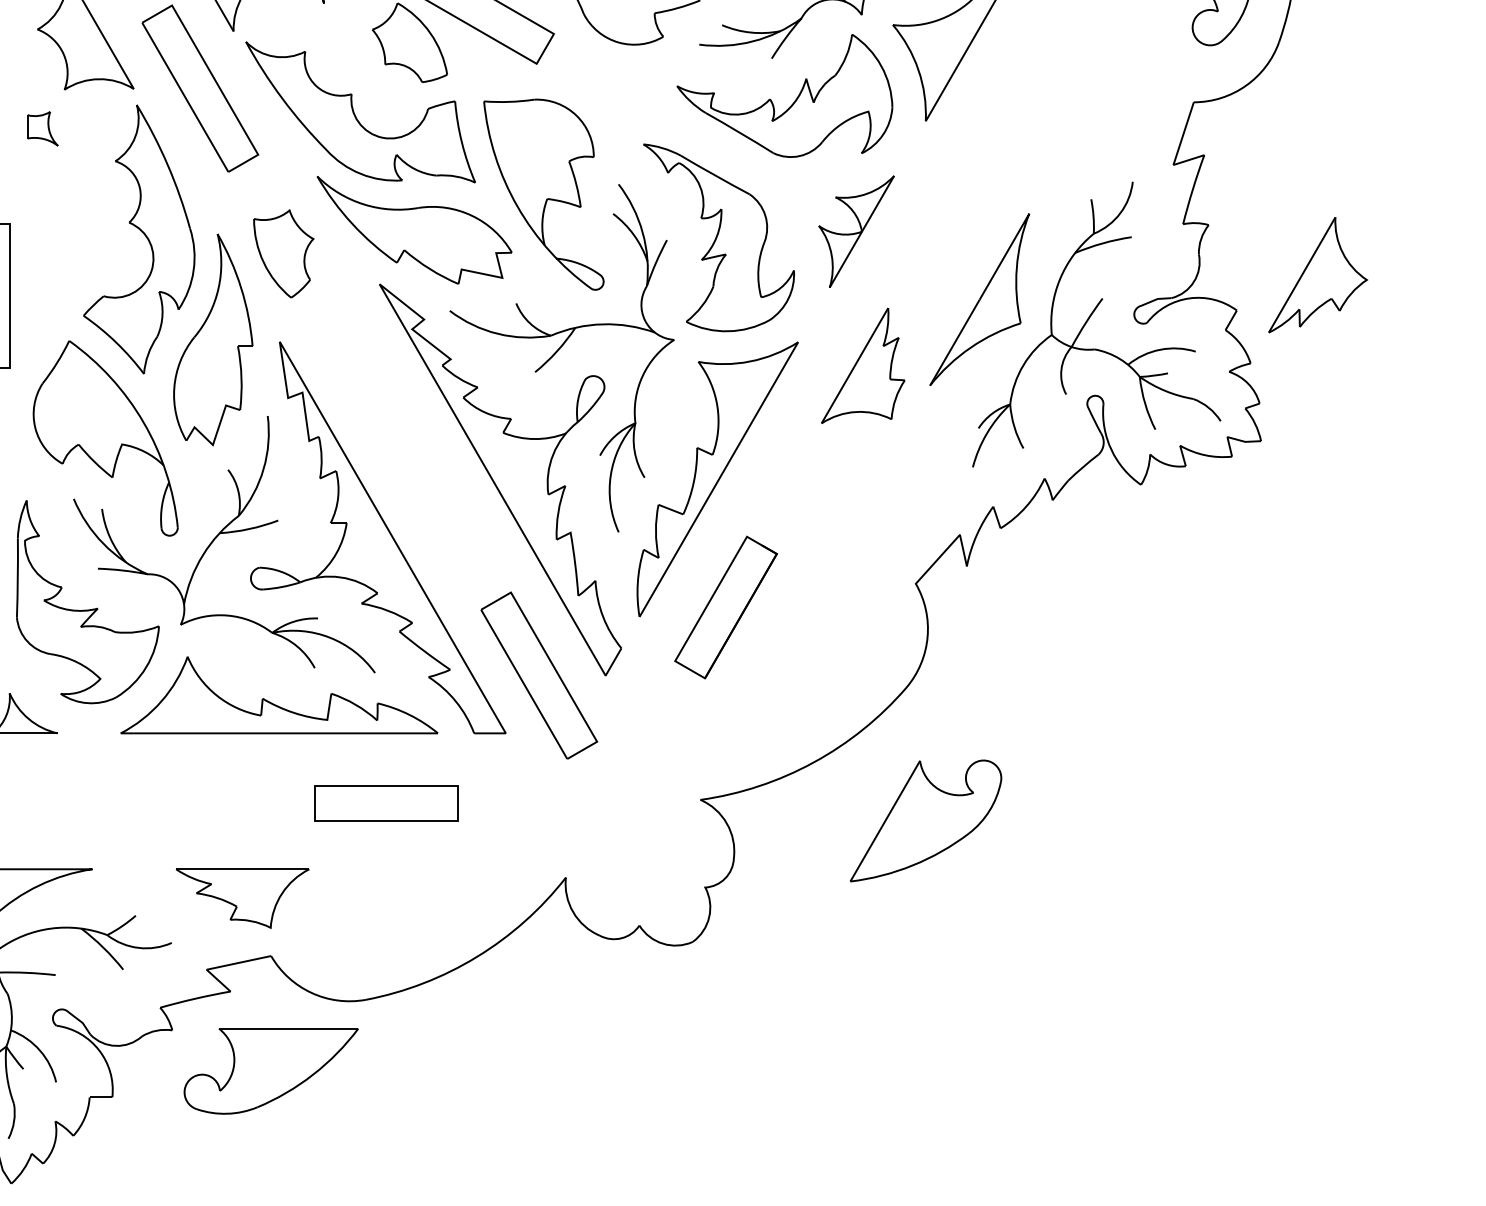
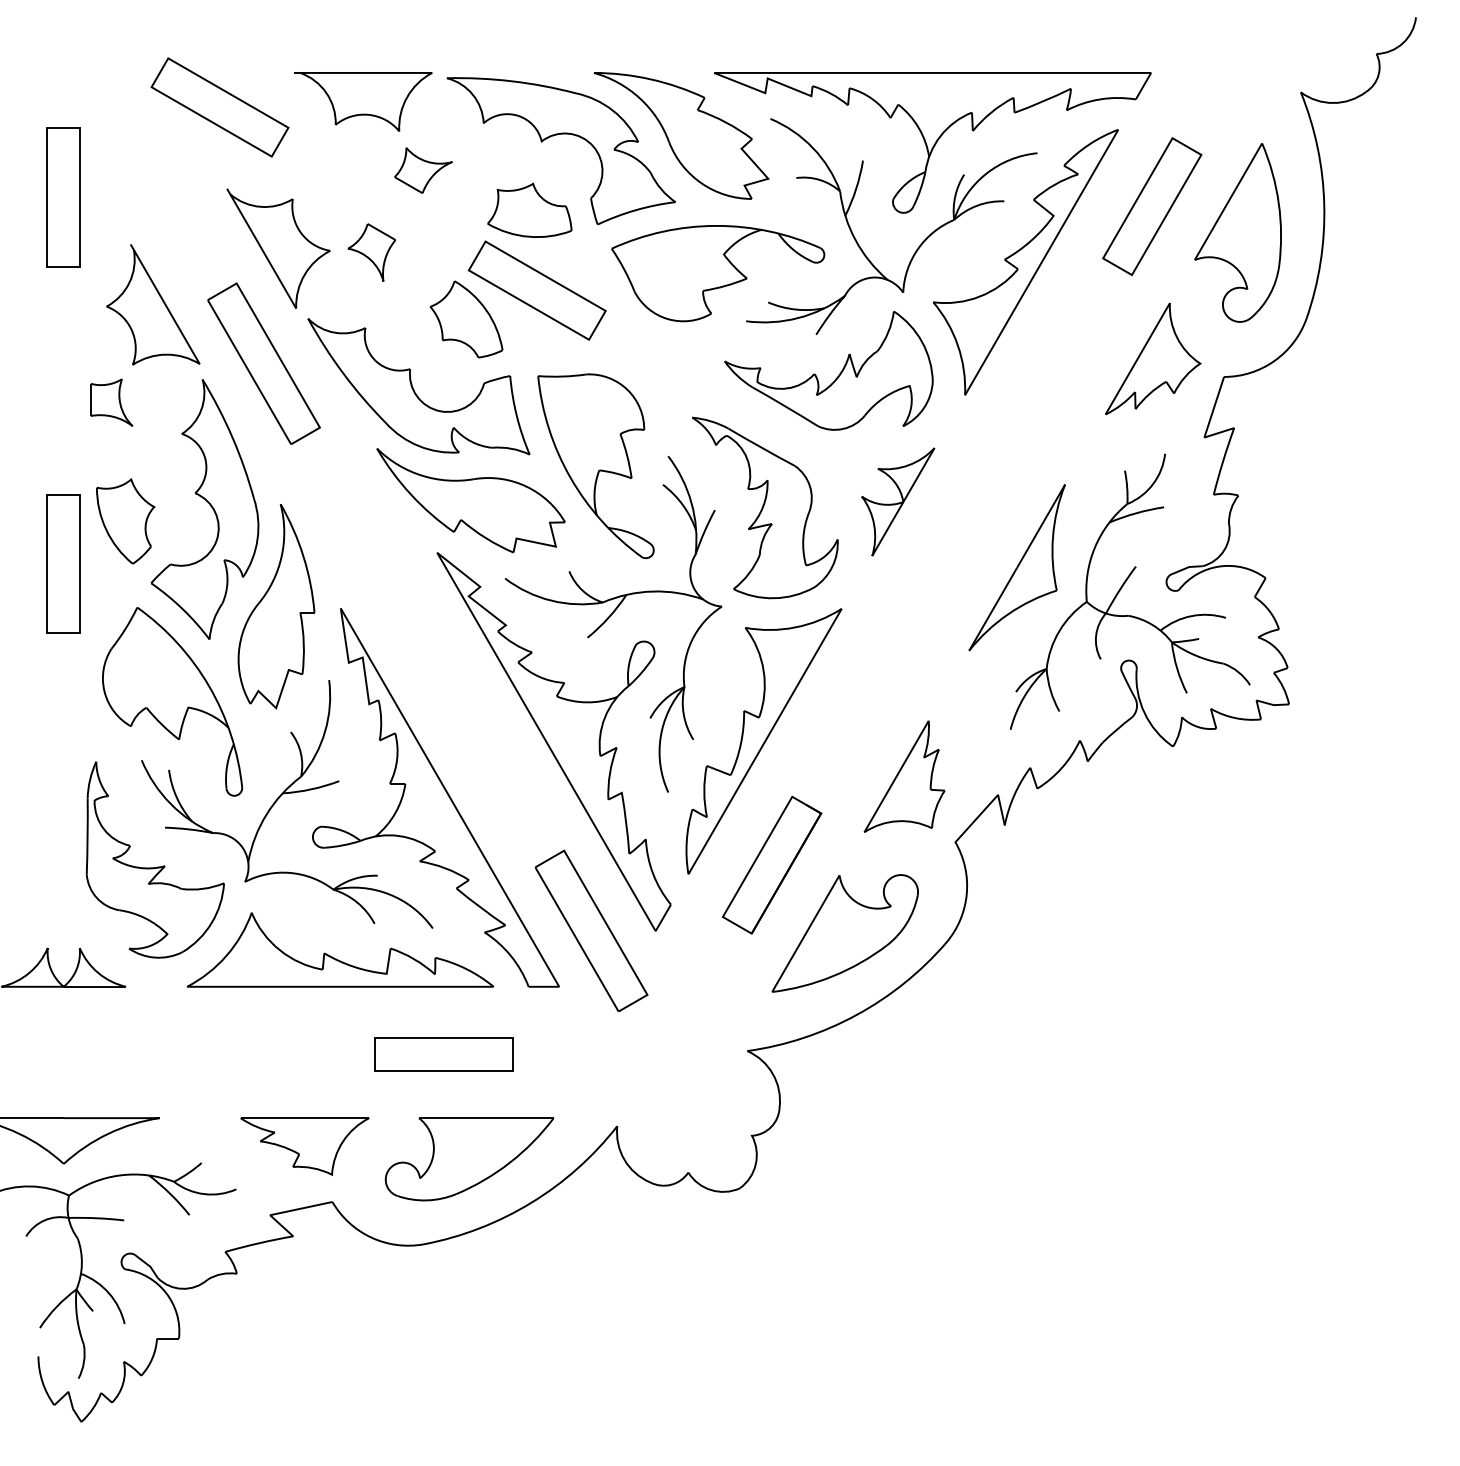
part: (42, 128) -> (111, 402), size x1.43
part: (283, 253) -> (125, 521), moved
part: (1318, 274) -> (1153, 358), moved
part: (863, 365) -> (904, 776), moved
part: (925, 821) -> (844, 933), moved
part: (271, 1071) -> (469, 1159), moved

